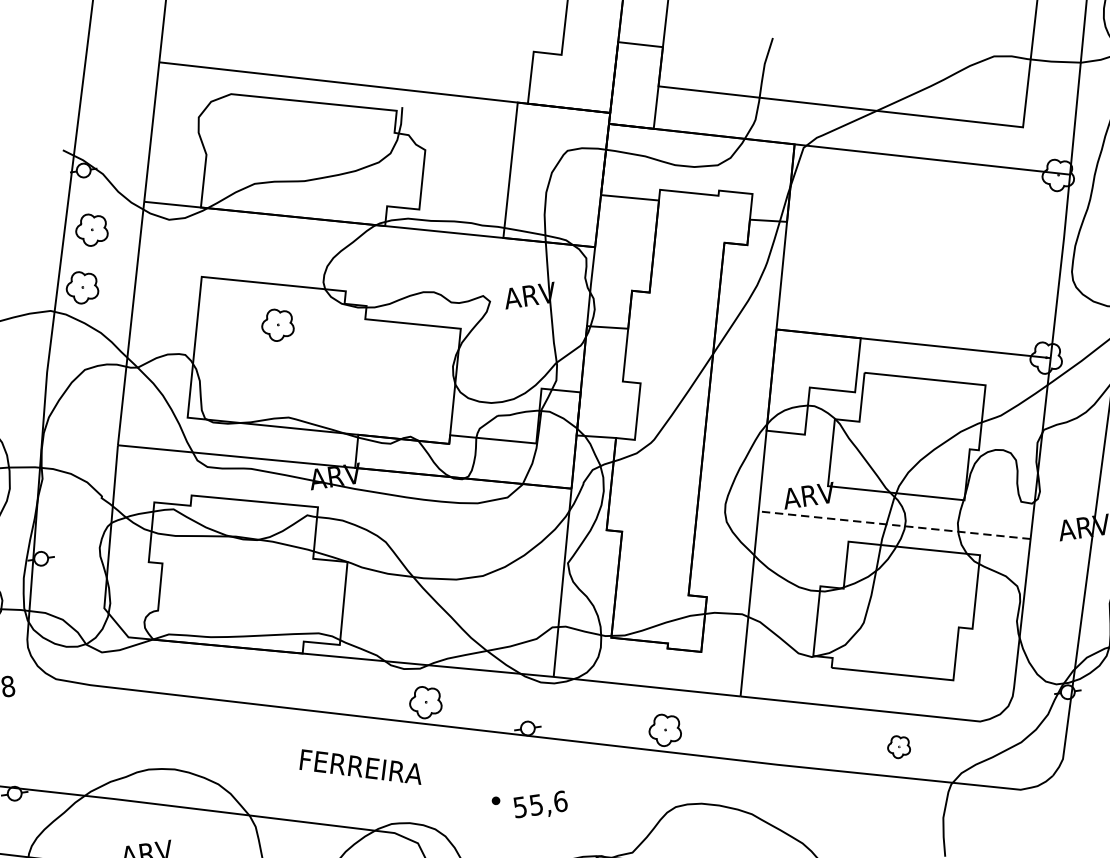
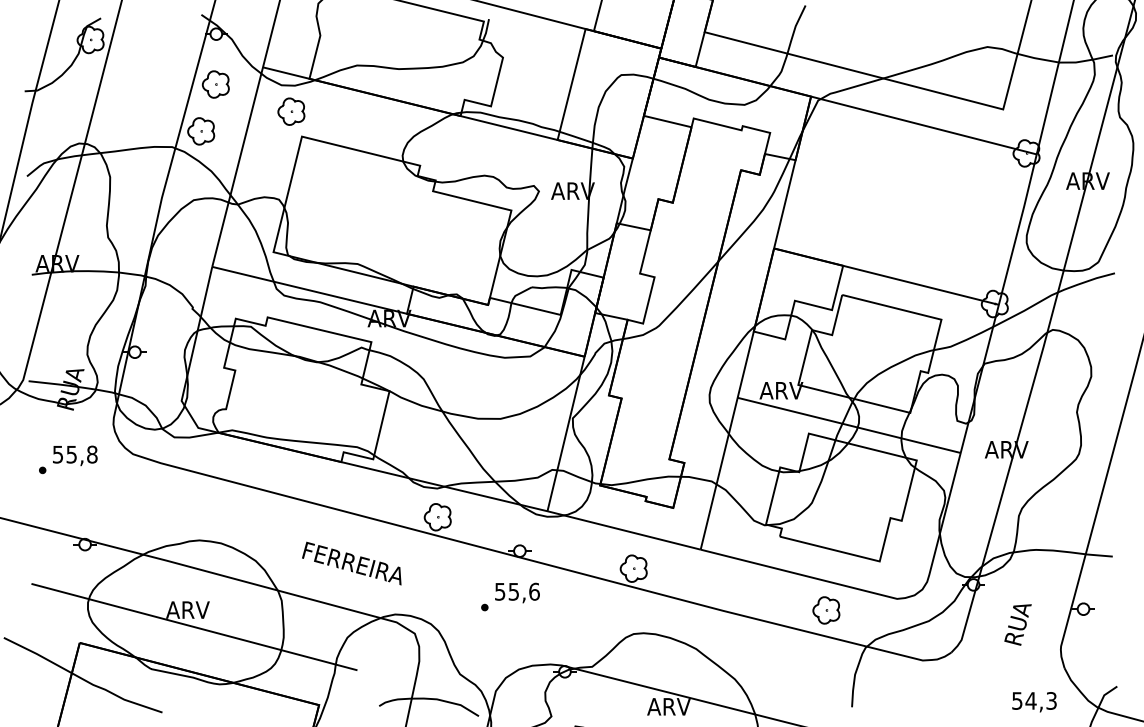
part: (277, 324) -> (291, 111), moved
line: (895, 525) -> (849, 425), dashed -> solid
part: (898, 747) -> (826, 610), size x1.43
text: (358, 767) -> (351, 563), moved
text: (540, 805) -> (517, 592), moved

